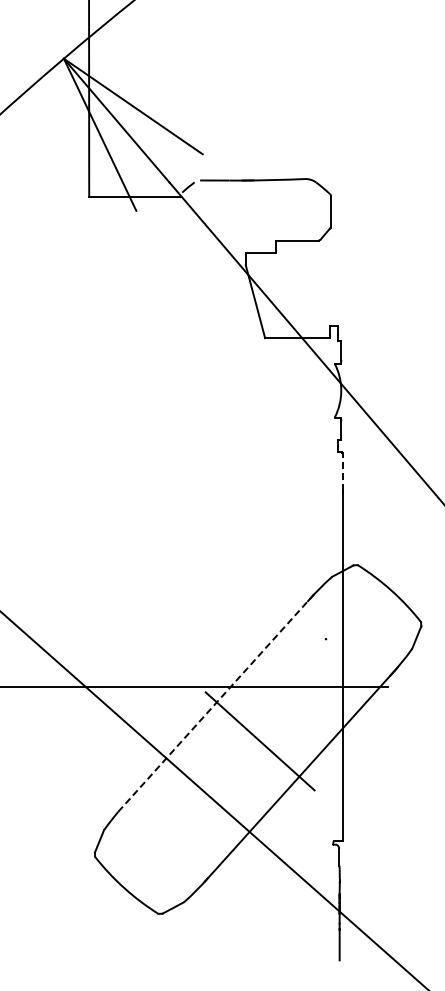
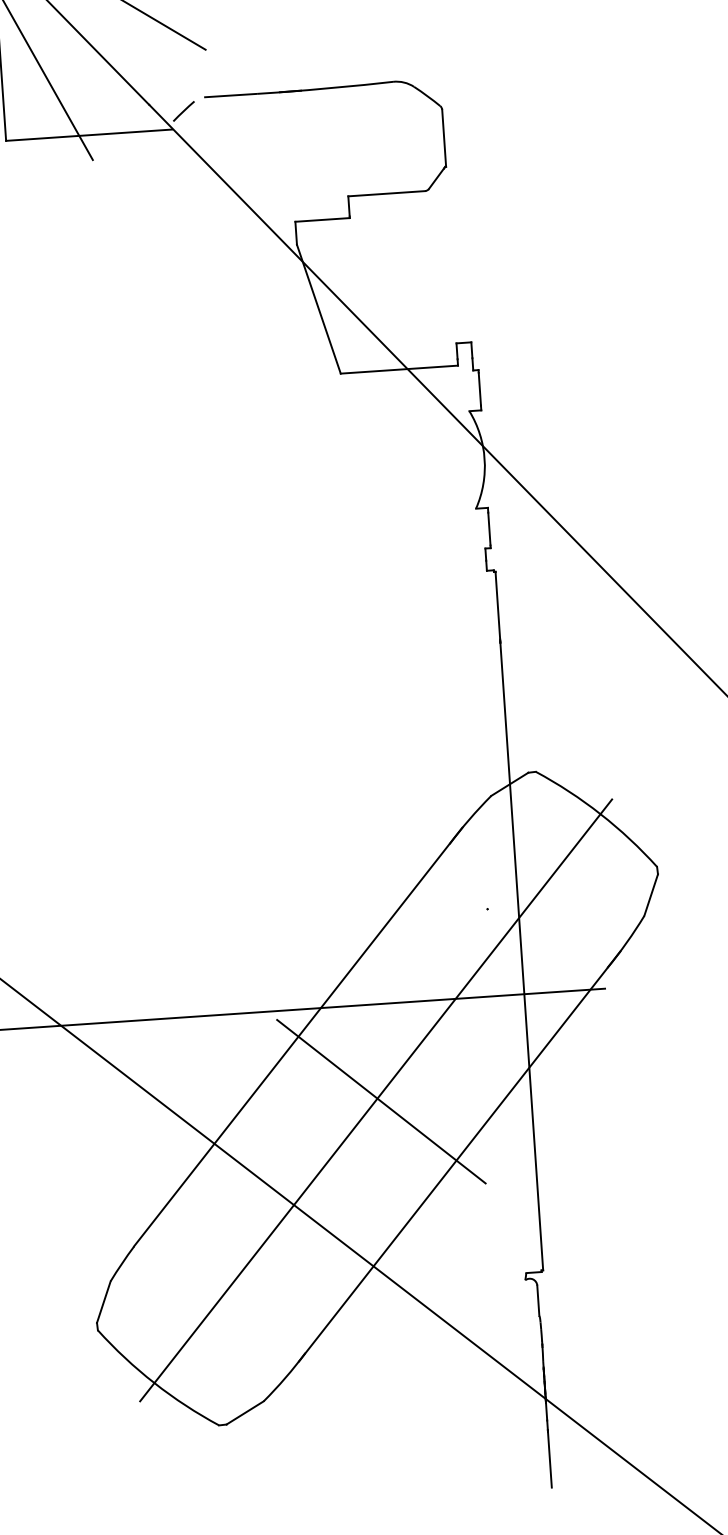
line: (343, 472) -> (498, 606), dashed -> solid
line: (217, 702) -> (299, 1036), dashed -> solid
line: (256, 740) -> (374, 1100), added

